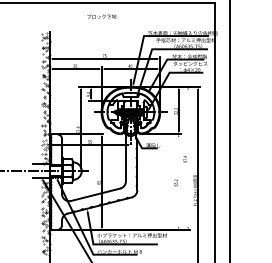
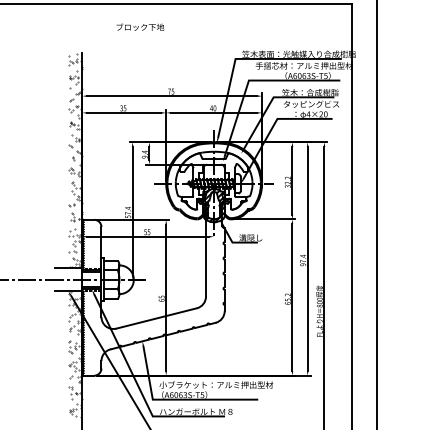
text: (101, 16) -> (139, 26), moved
line: (188, 157) -> (308, 257), added
line: (178, 181) -> (292, 296), added

